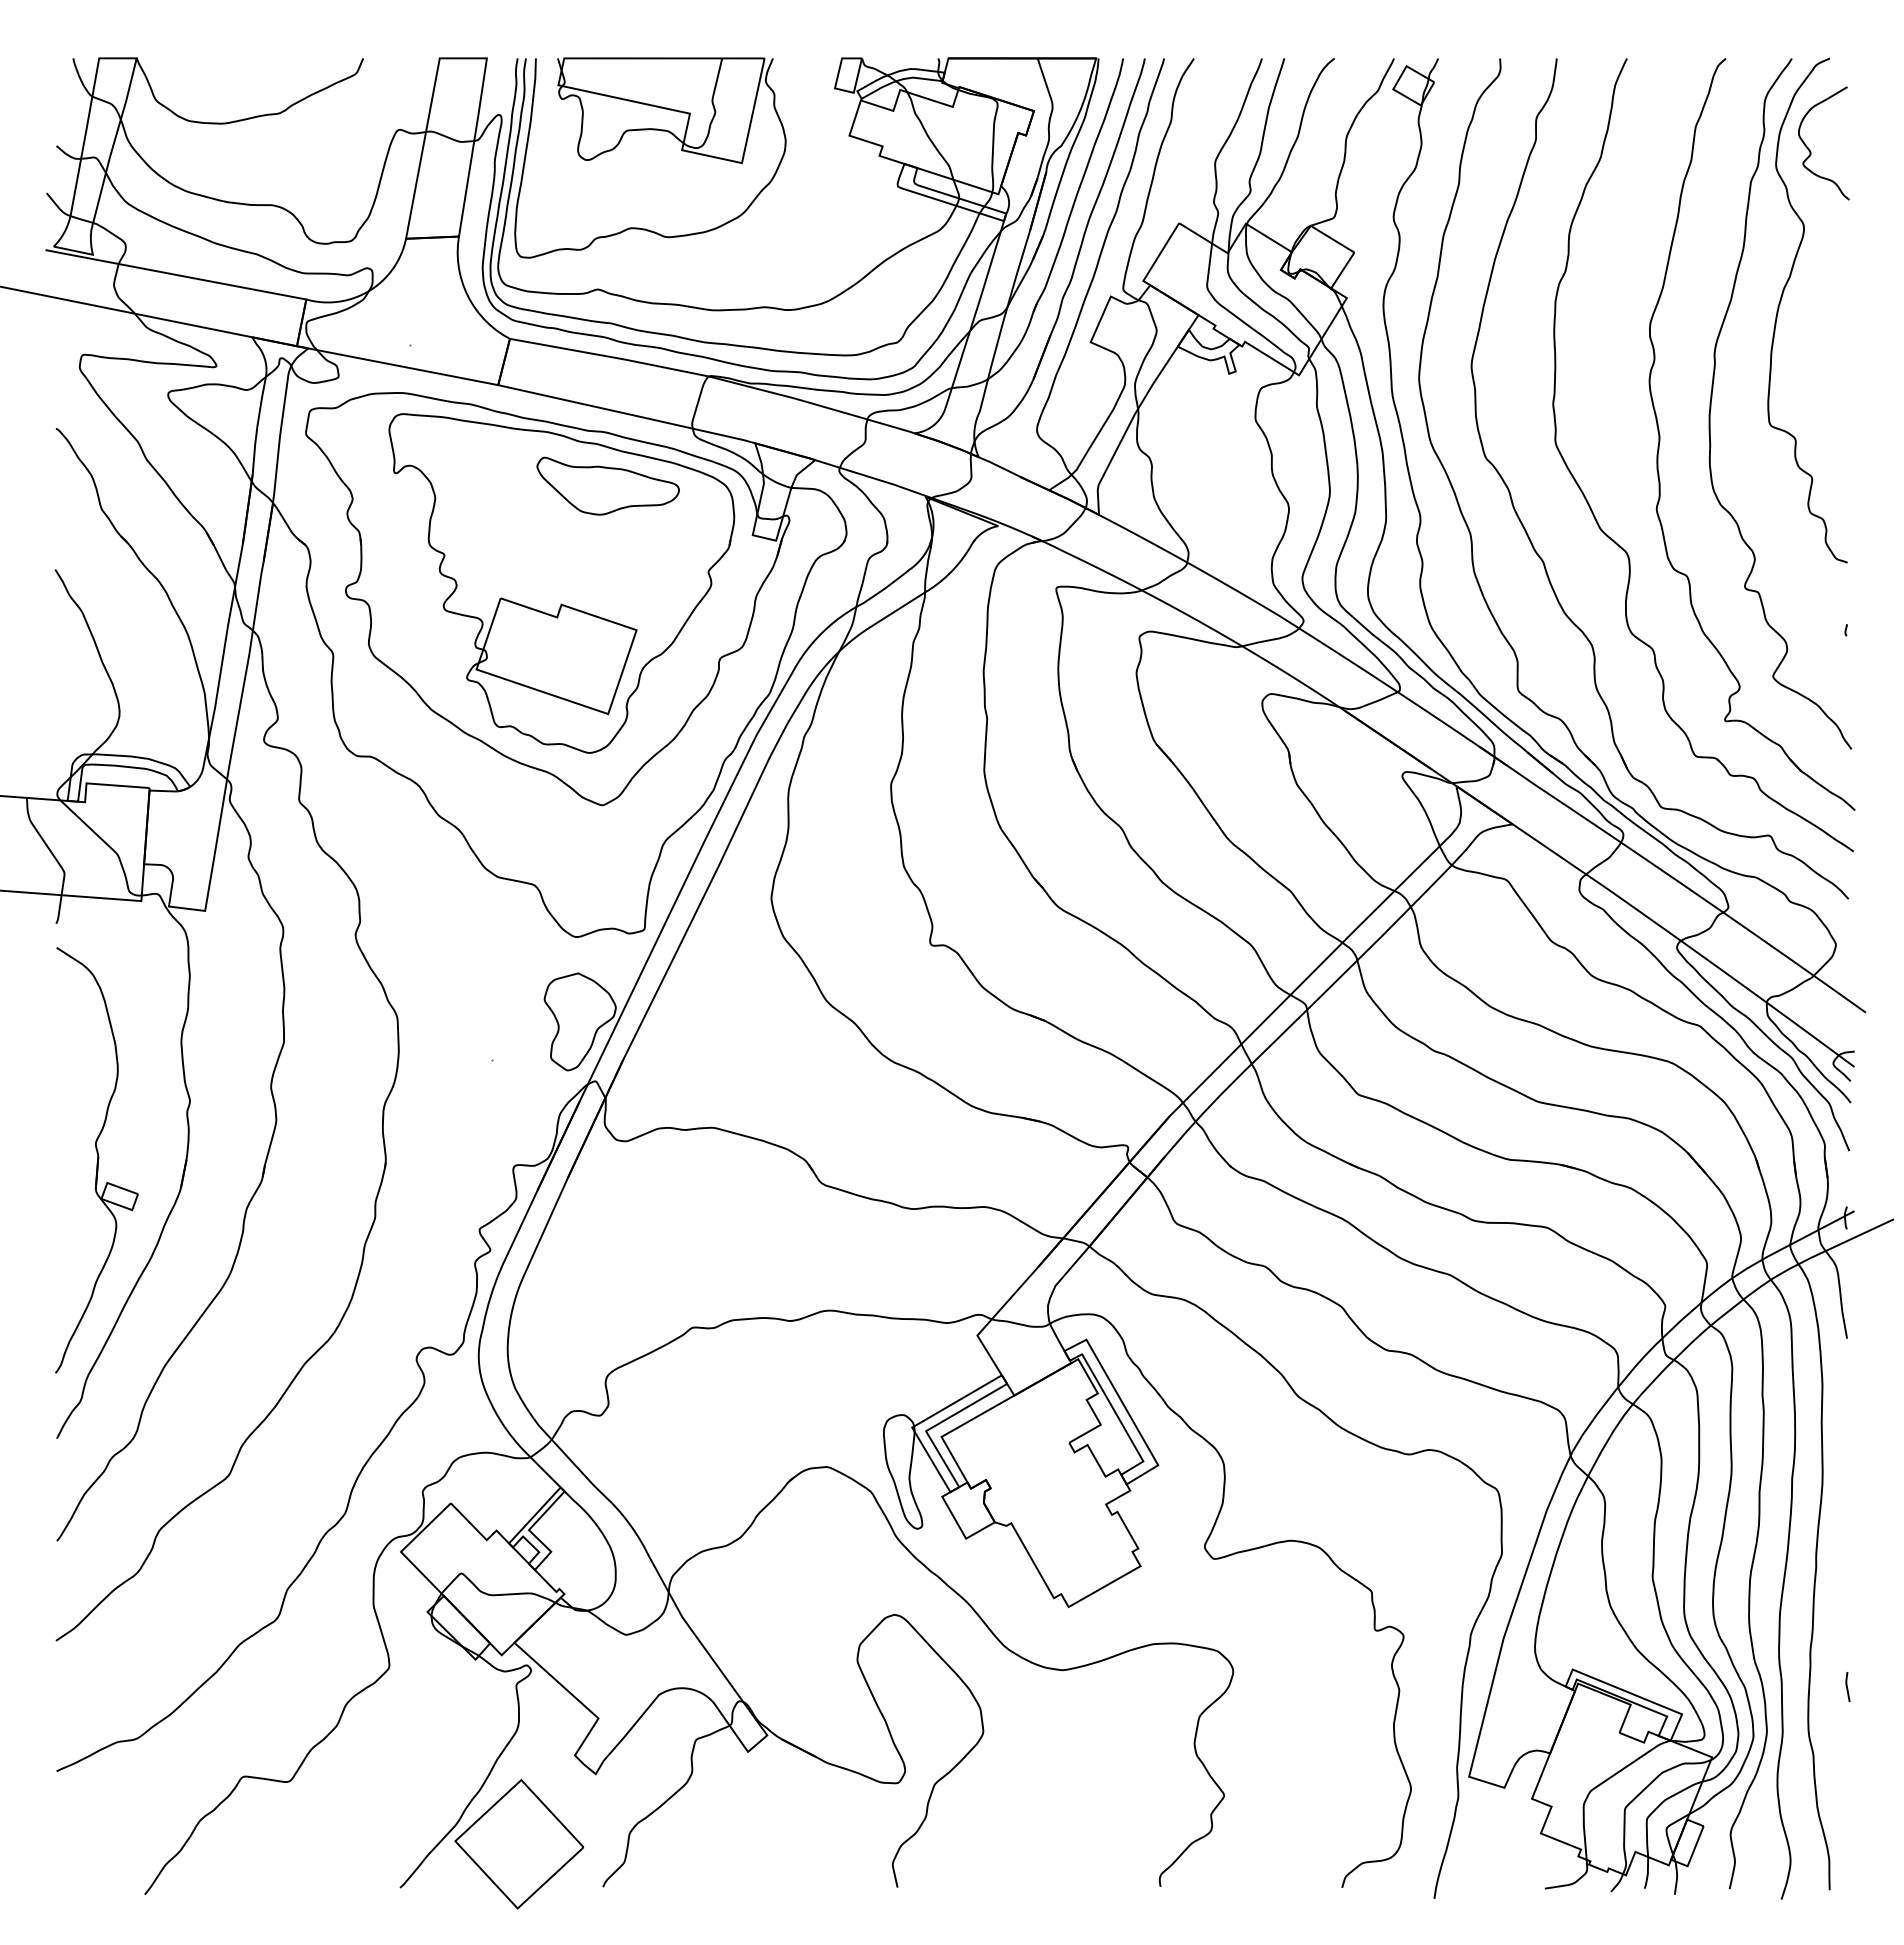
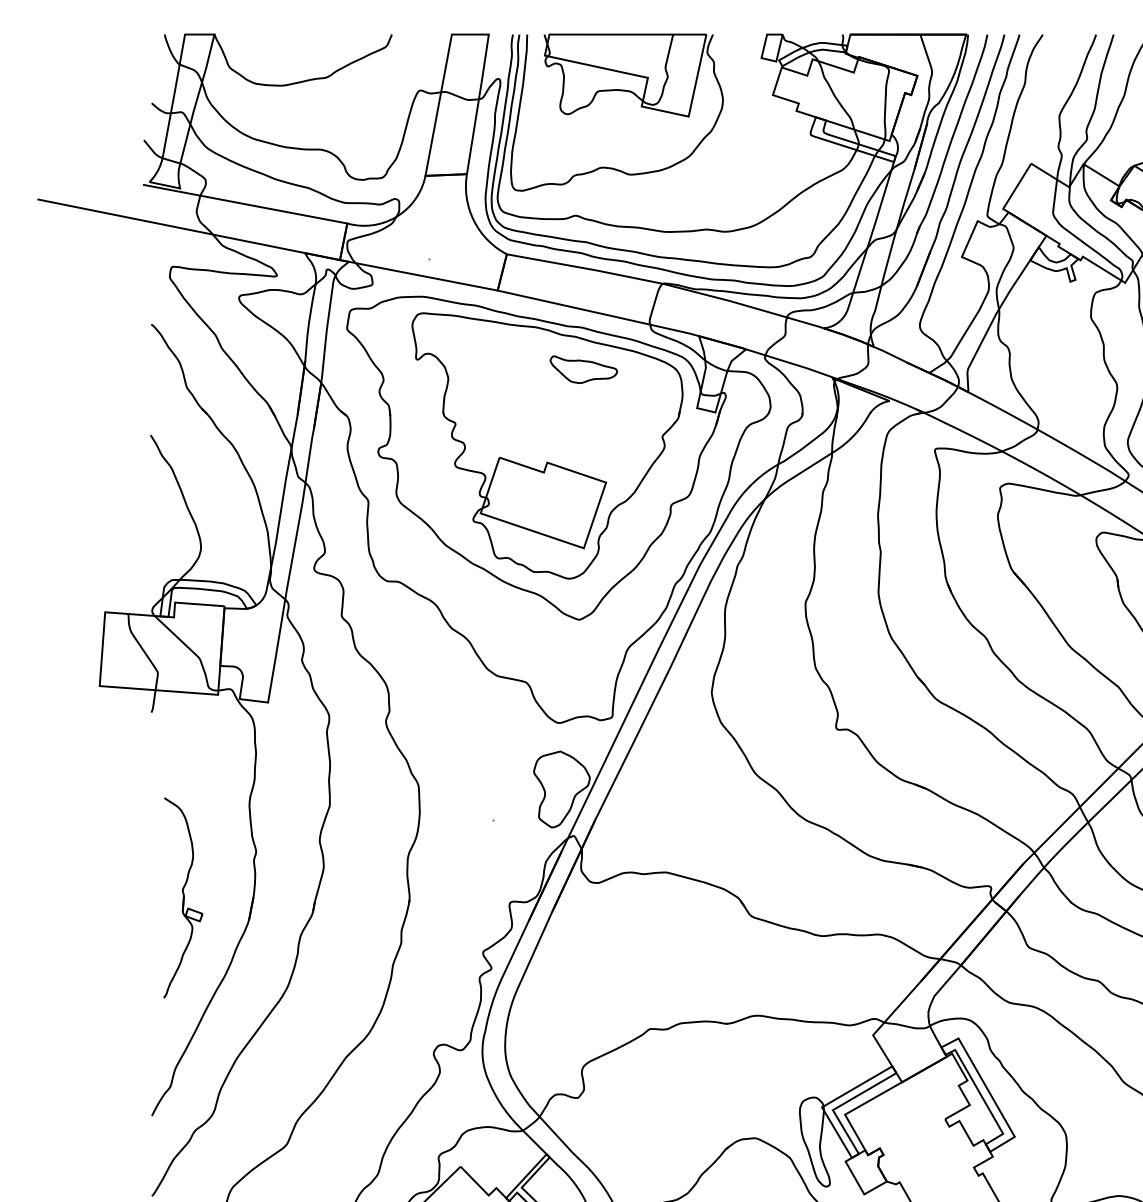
part: (607, 485) -> (583, 369), size x0.6
part: (96, 1160) -> (182, 898), size x0.6

